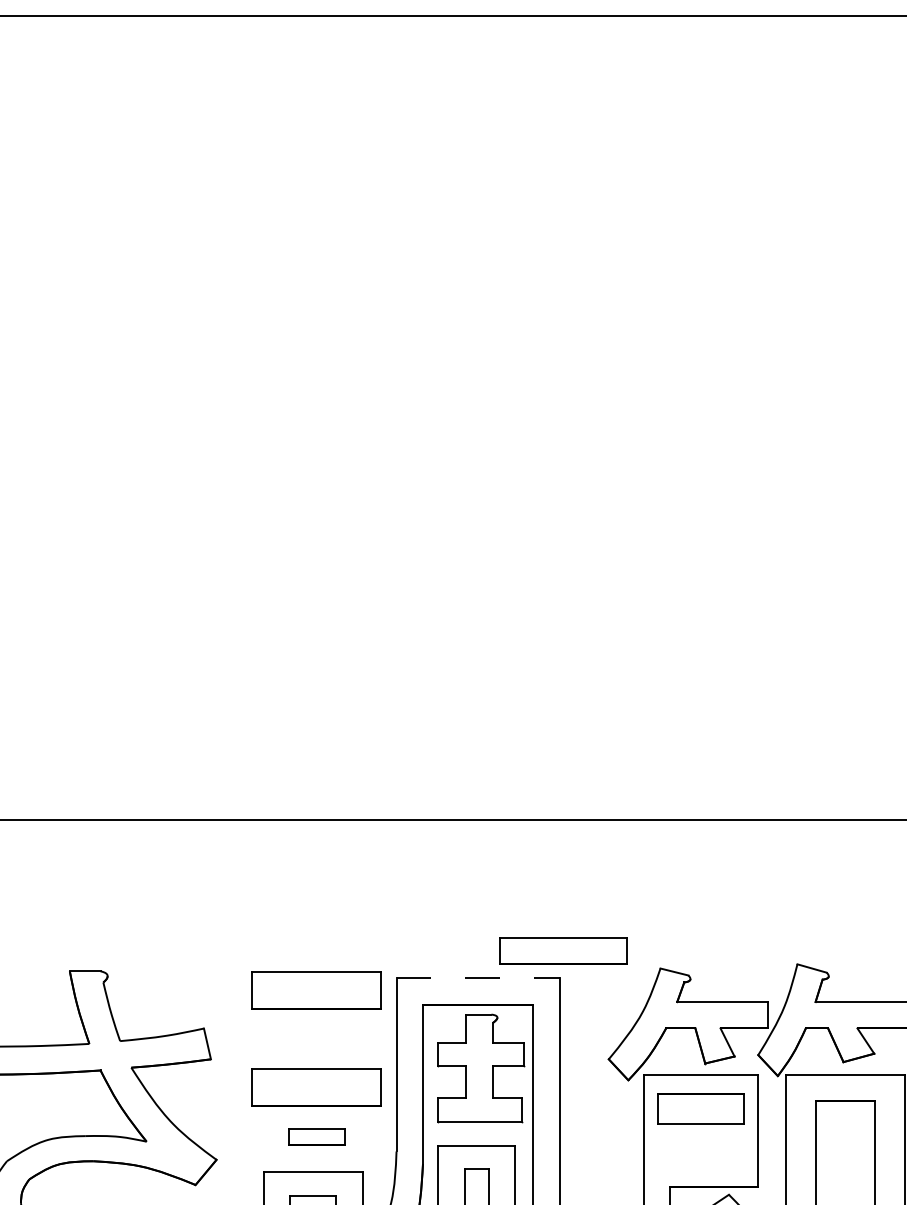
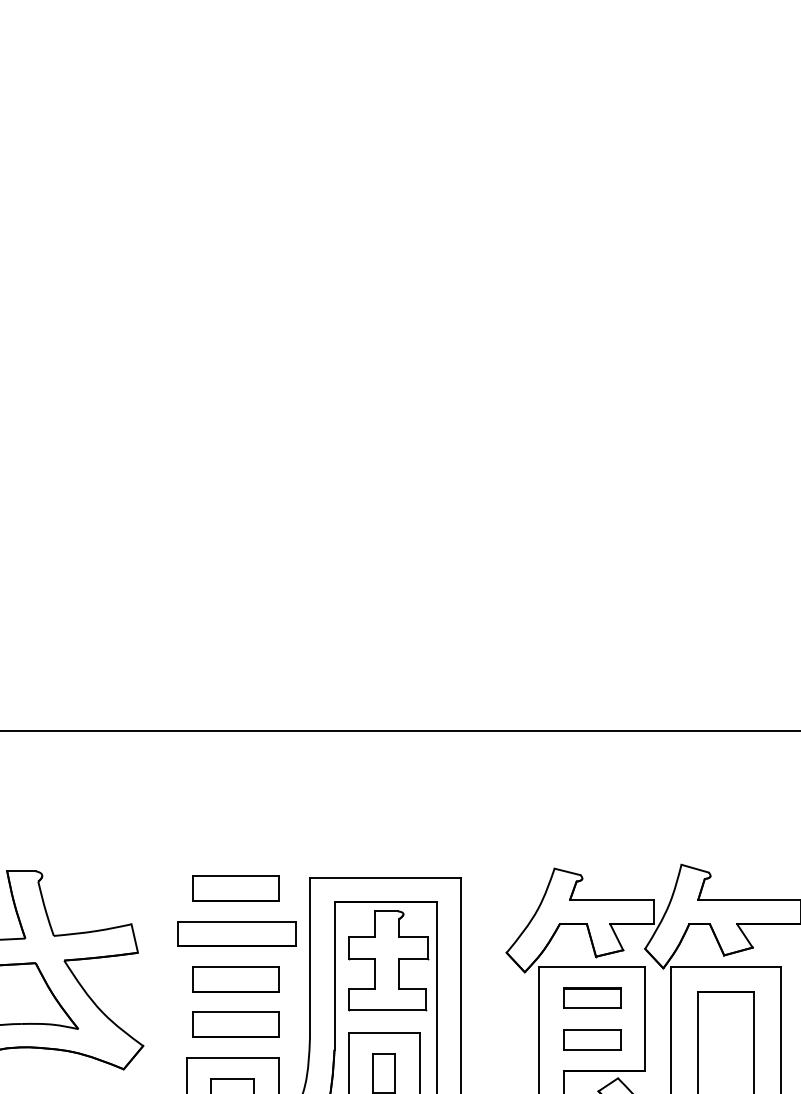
part: (563, 950) -> (236, 933), moved
line: (478, 978) -> (385, 877), dashed -> solid
part: (316, 989) -> (235, 888), size x0.71
part: (316, 1087) -> (235, 978), size x0.71
part: (700, 1108) -> (591, 998), size x0.71
part: (316, 1136) -> (235, 1024), size x1.67
part: (700, 1153) -> (591, 1040), added

